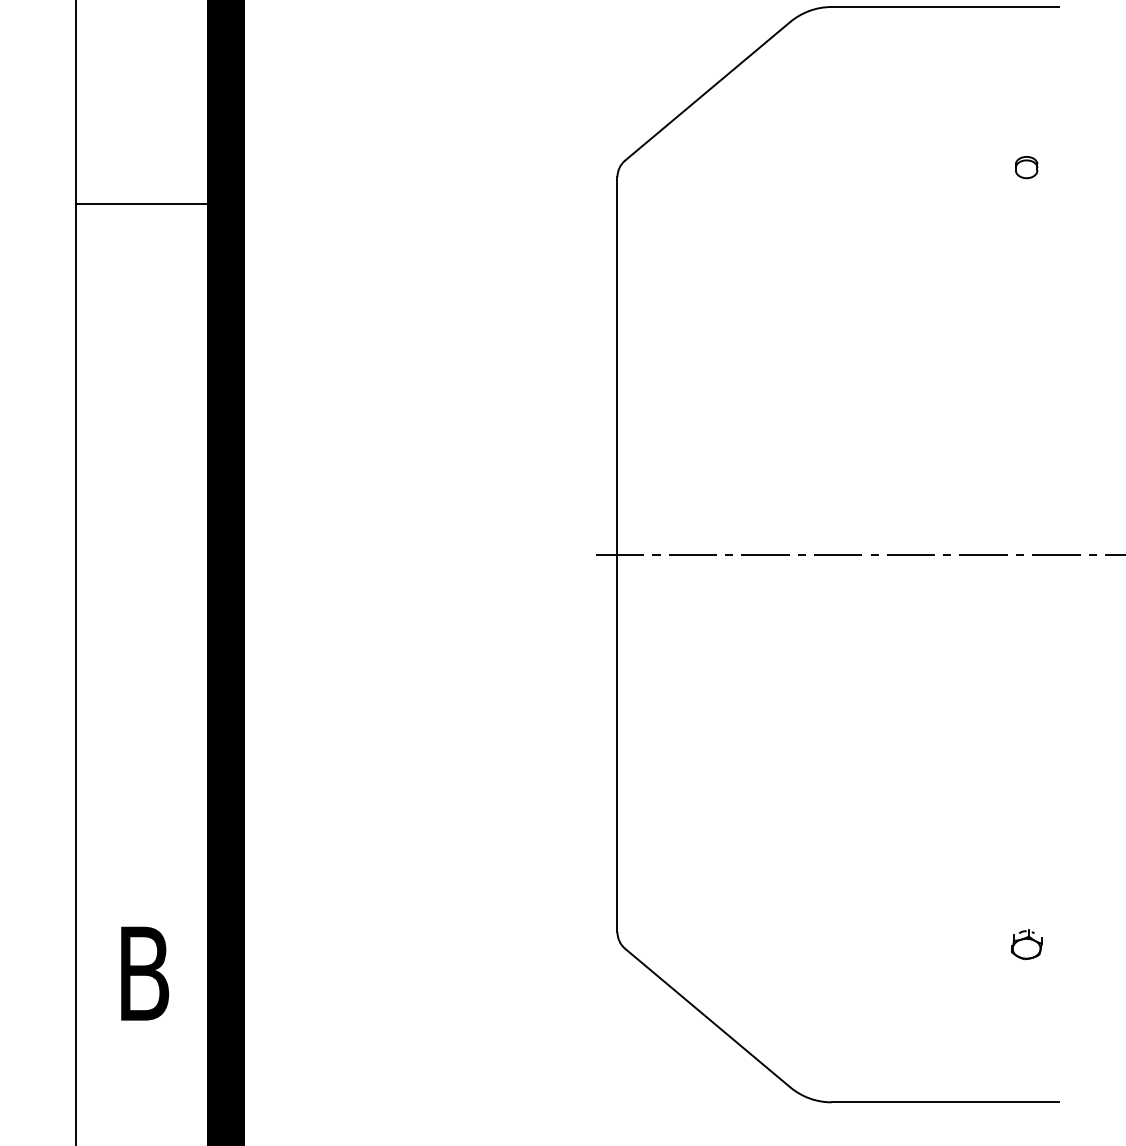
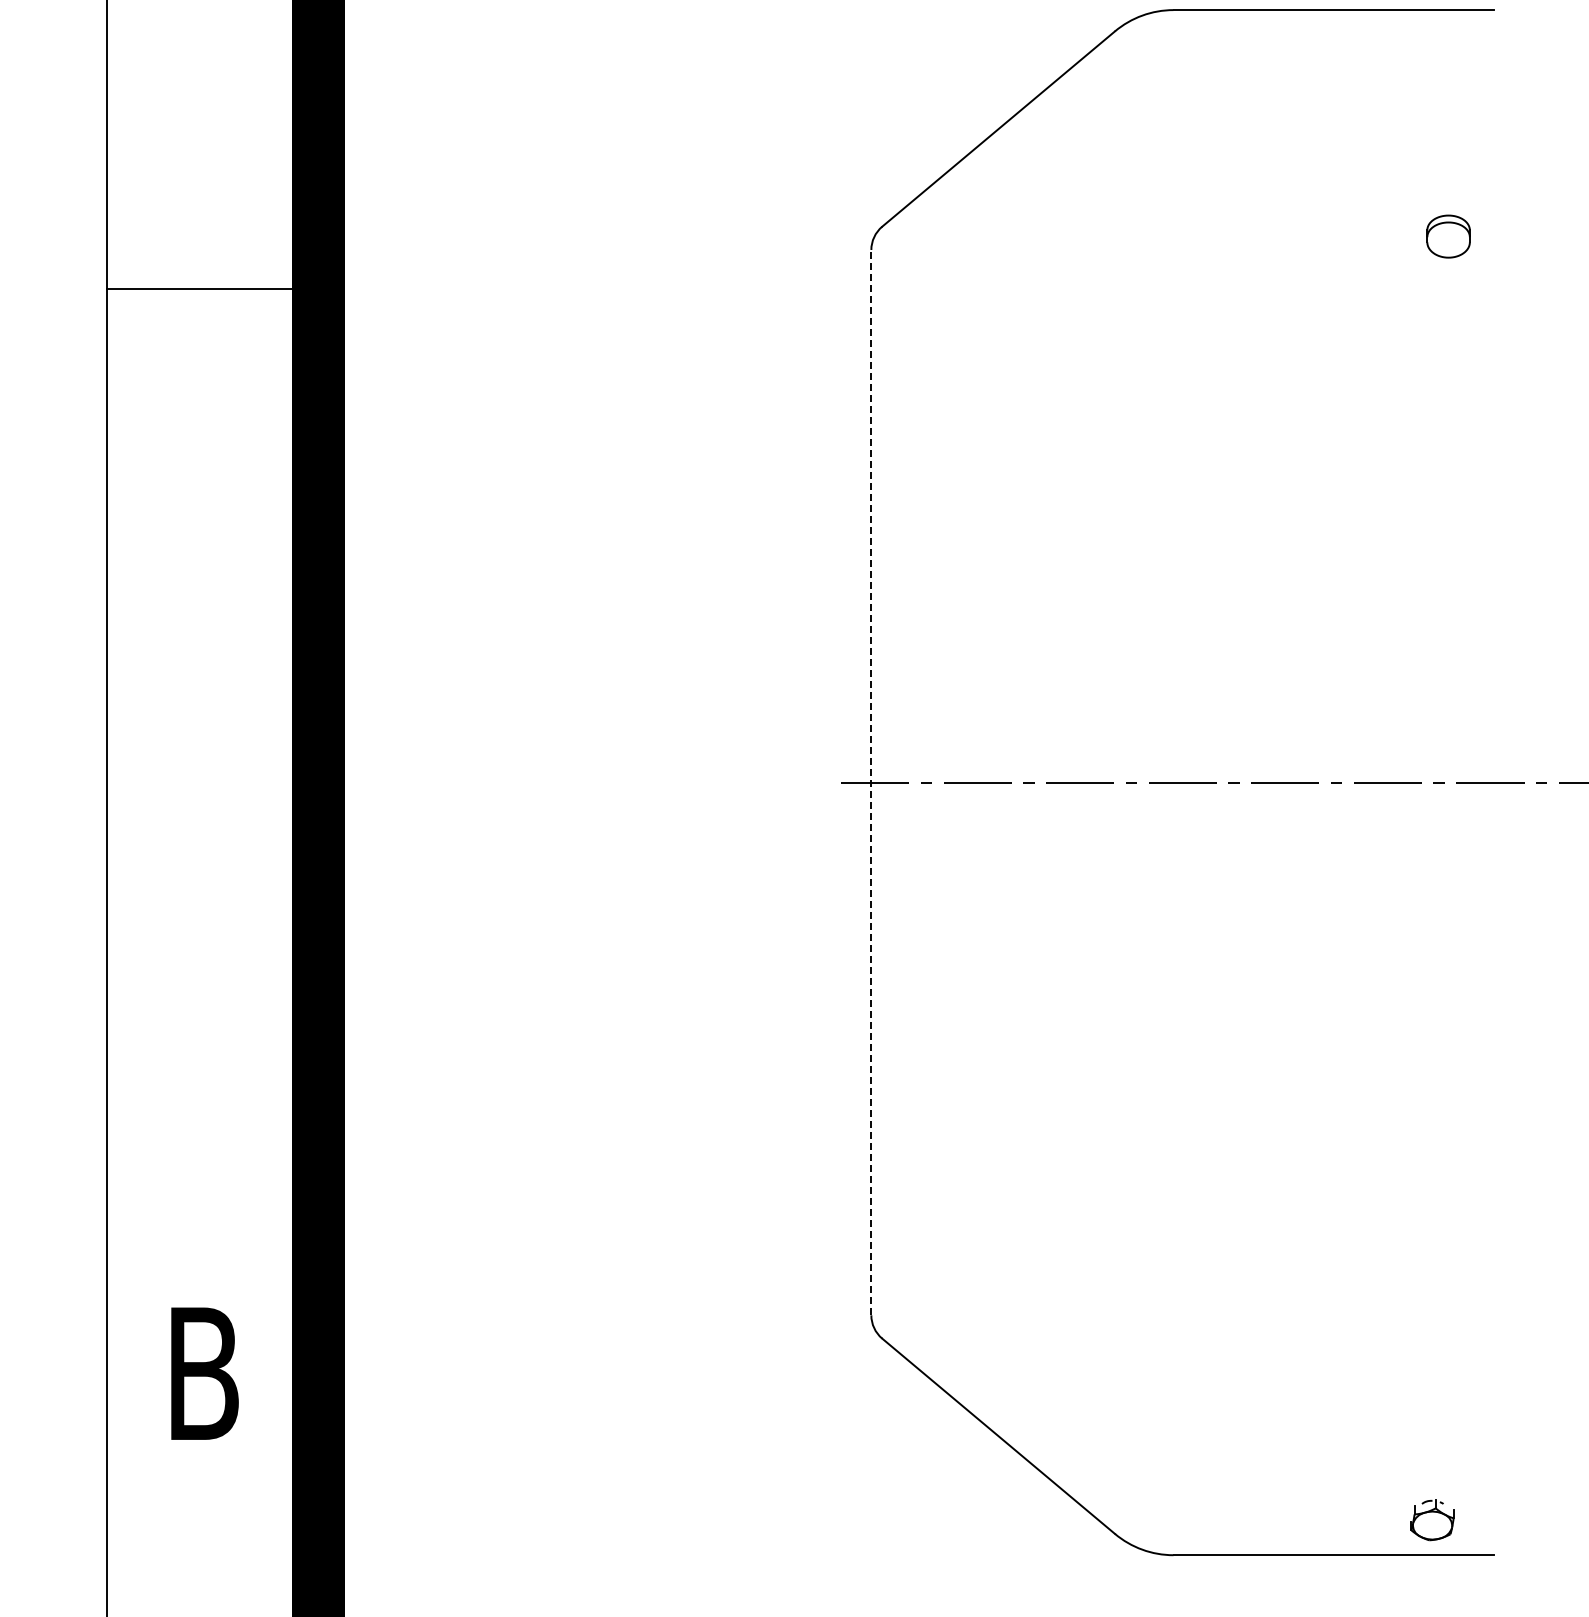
part: (1026, 167) -> (1448, 236), size x1.4
line: (617, 554) -> (871, 782), solid -> dashed
part: (1026, 945) -> (1432, 1520), moved

